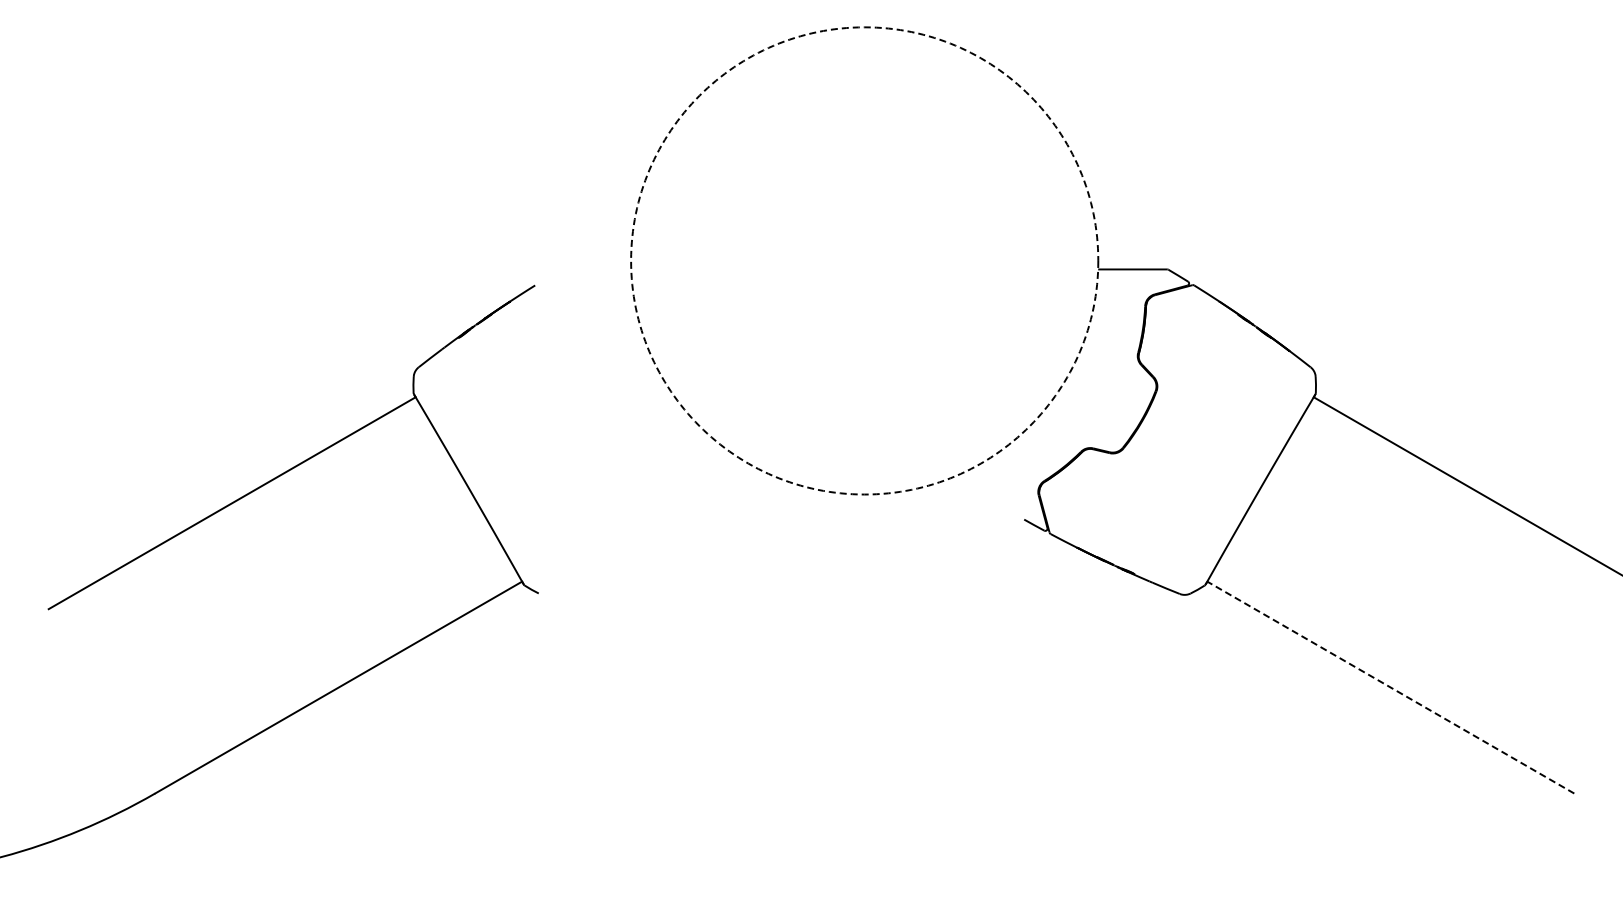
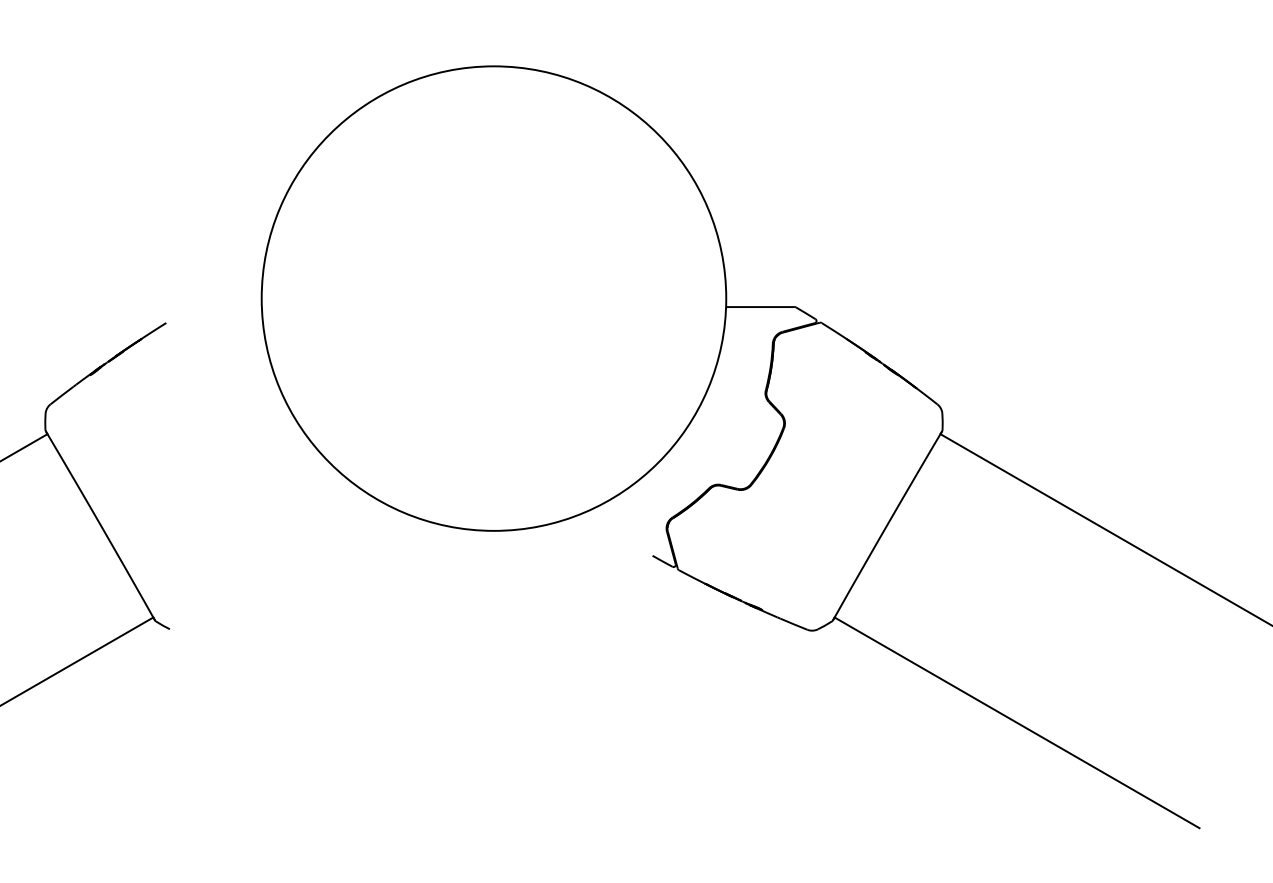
circle: (864, 260) -> (493, 298), dashed -> solid
line: (1390, 687) -> (1016, 722), dashed -> solid

